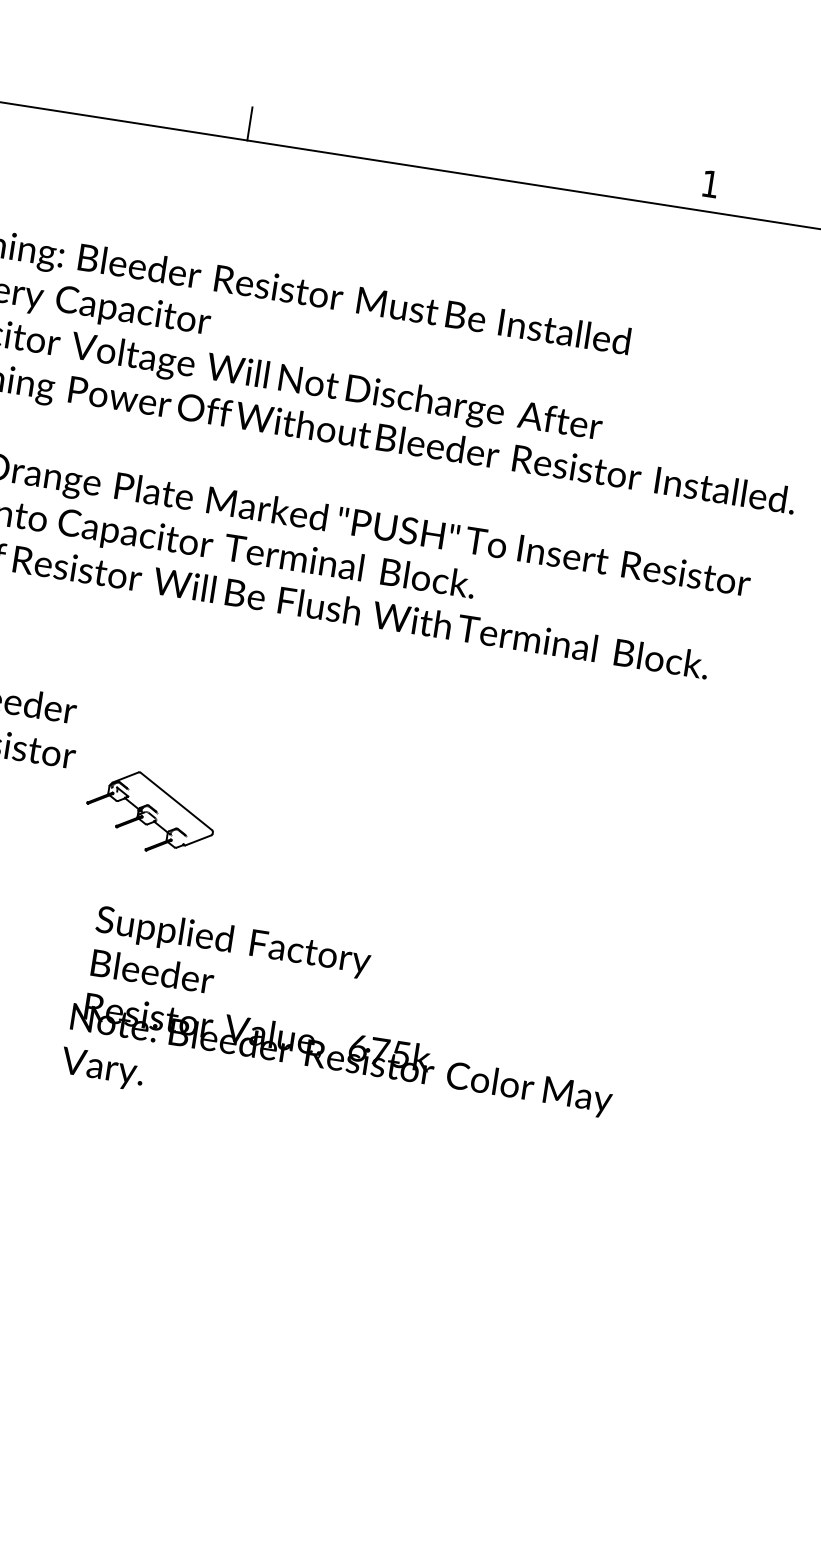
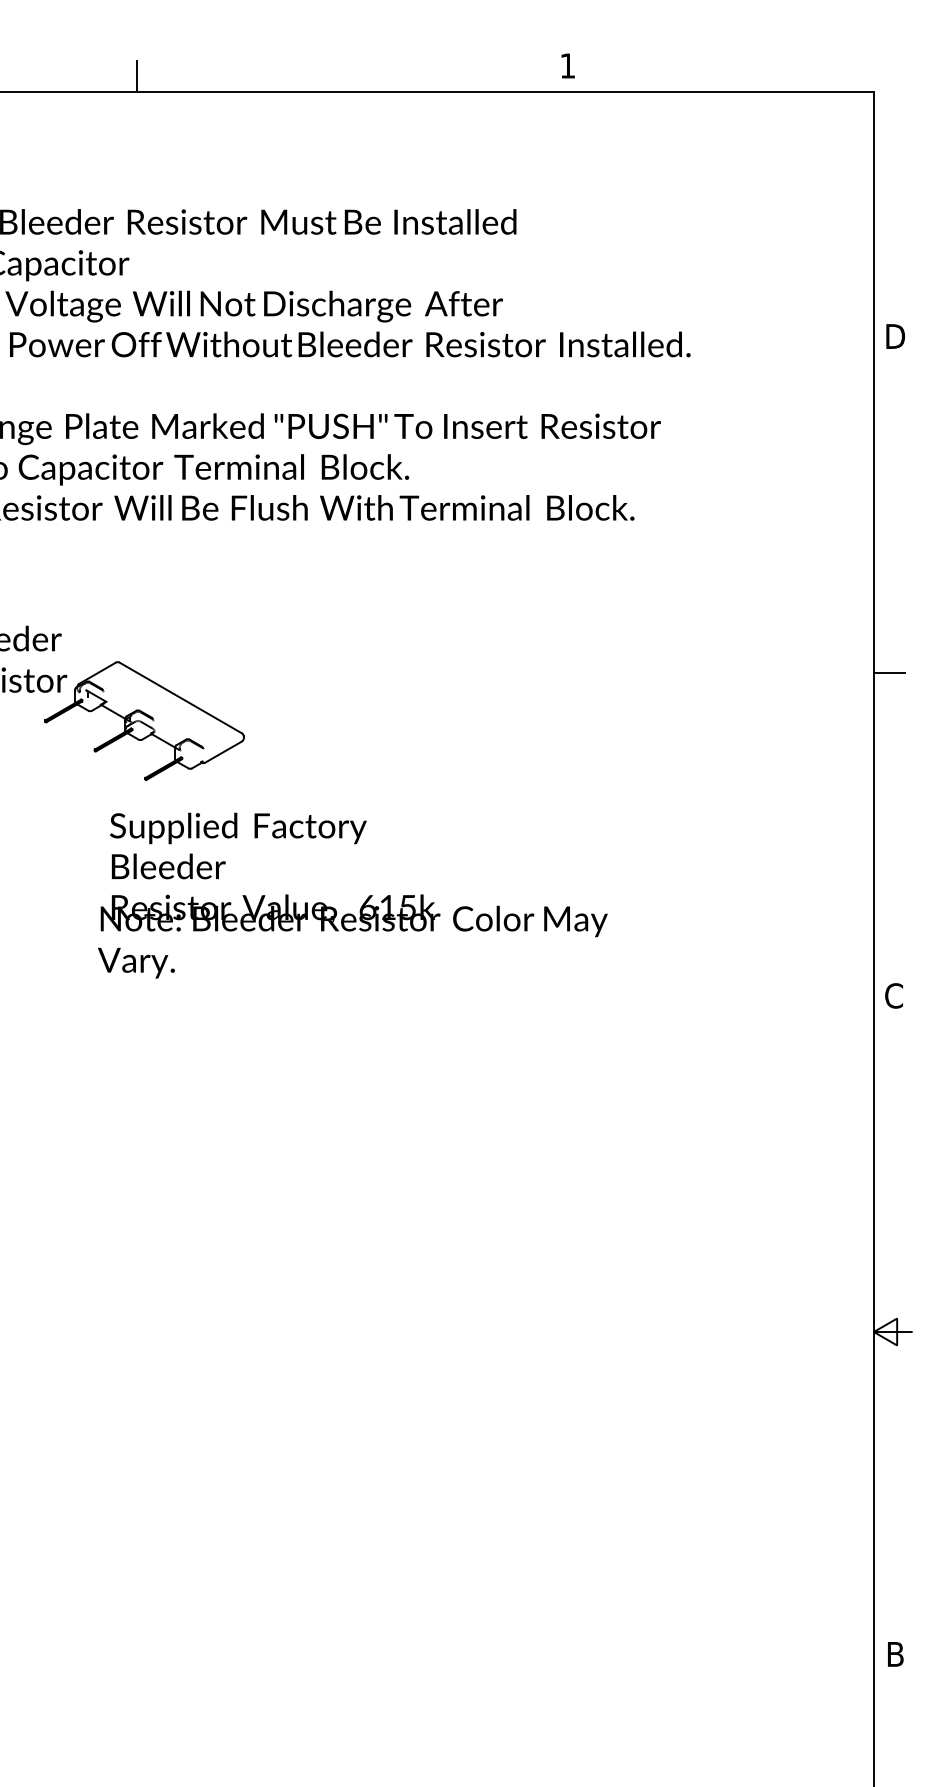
part: (150, 812) -> (144, 721), size x1.67
text: (379, 1051) -> (387, 907), 675k -> 615k

